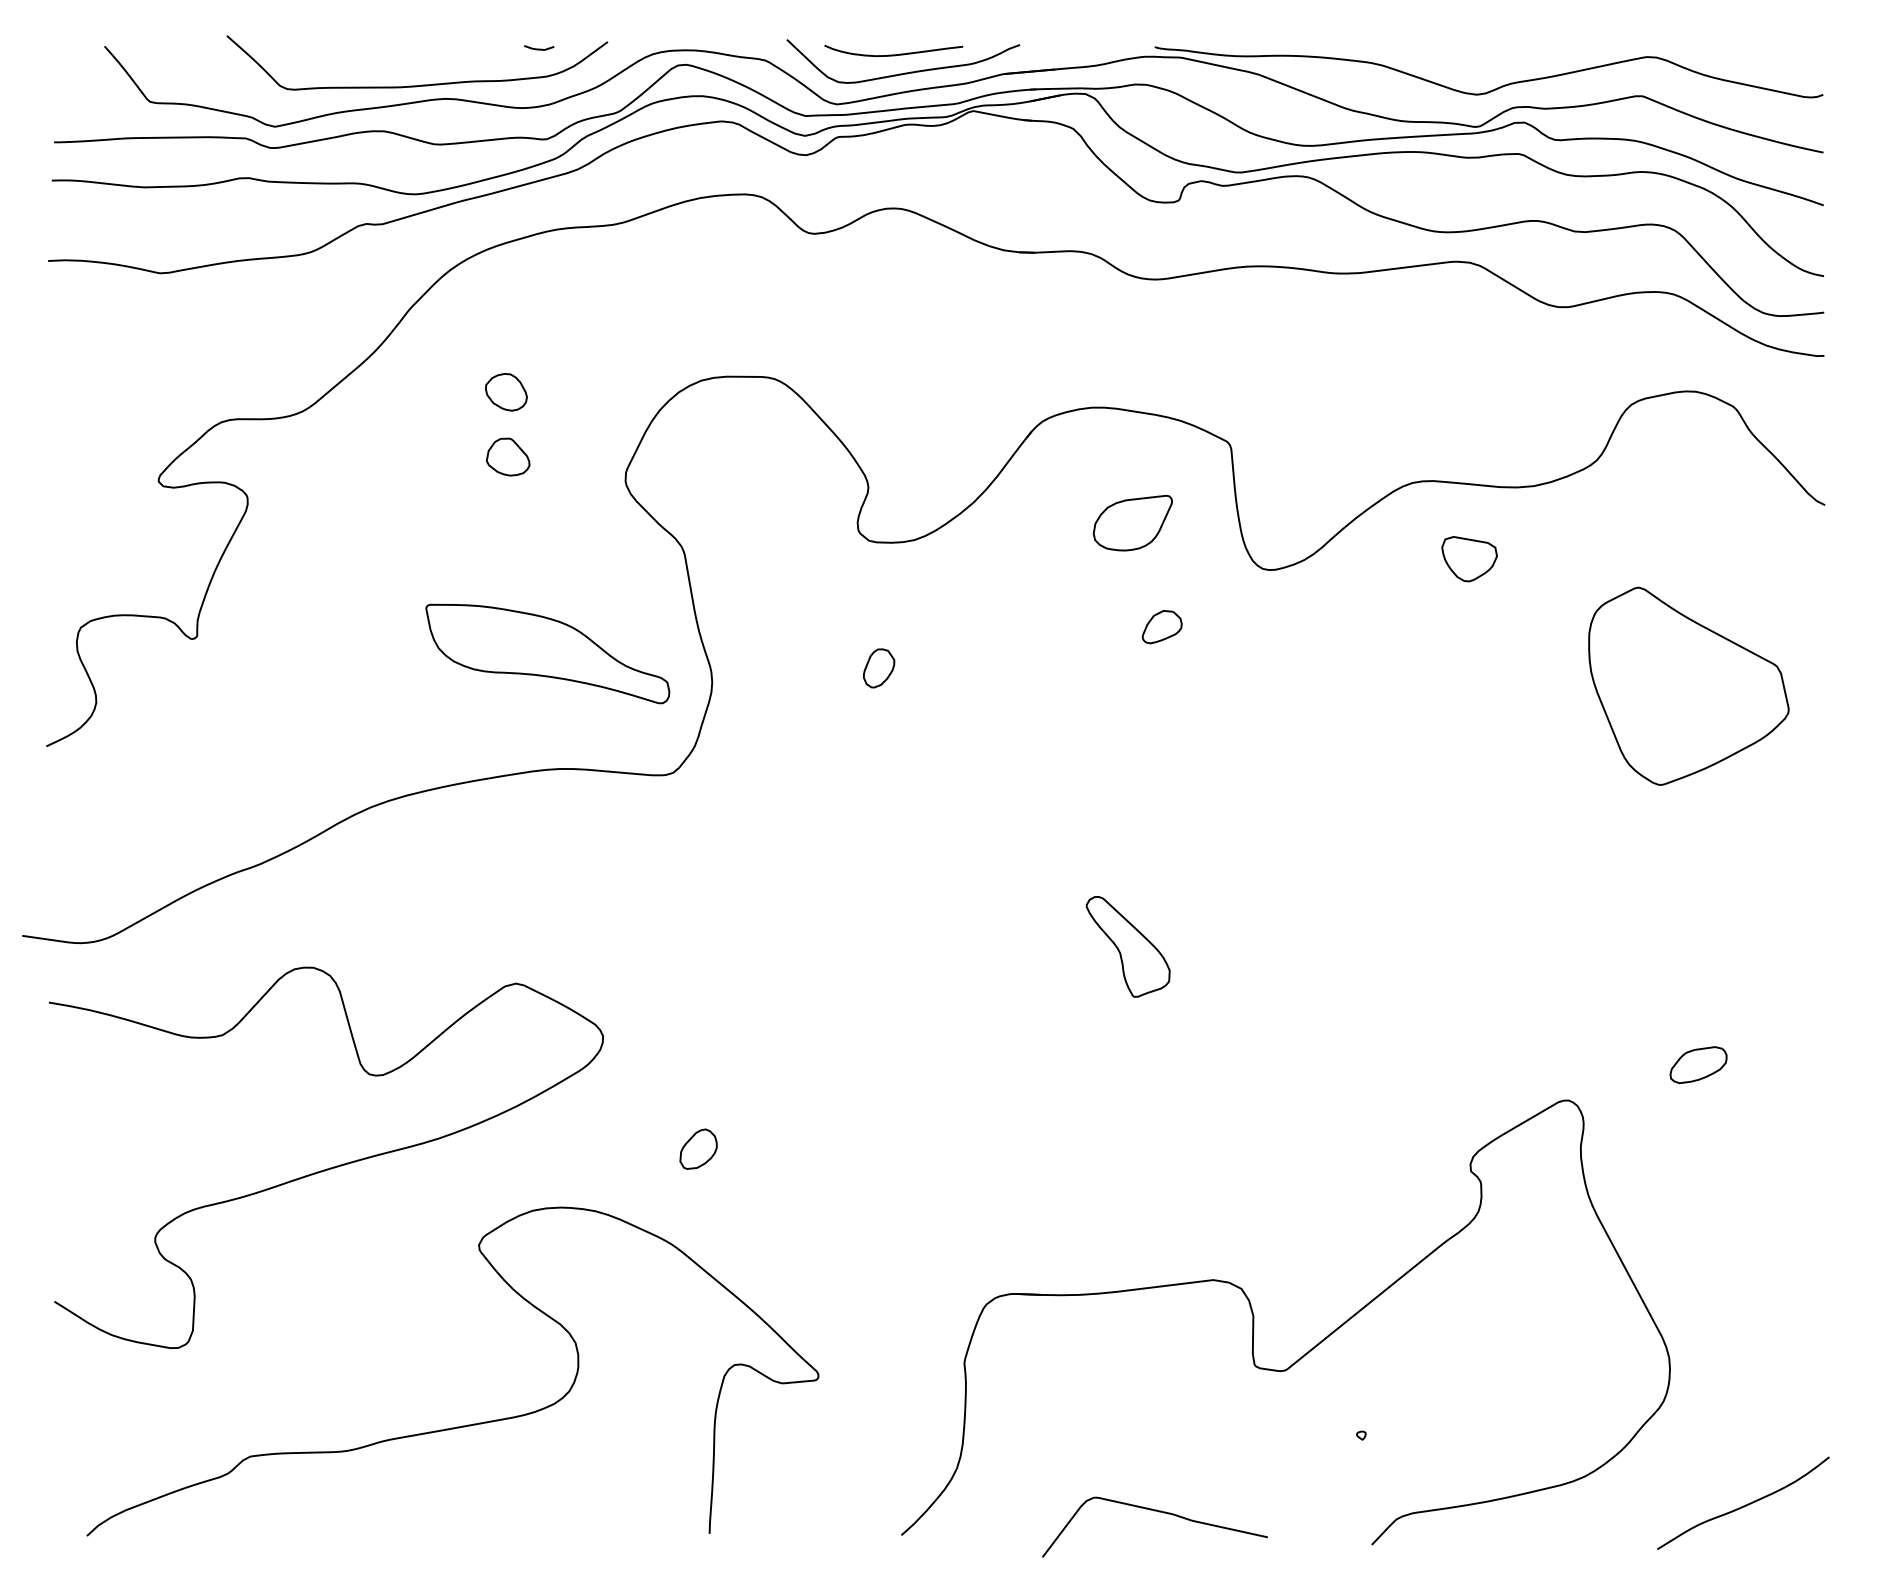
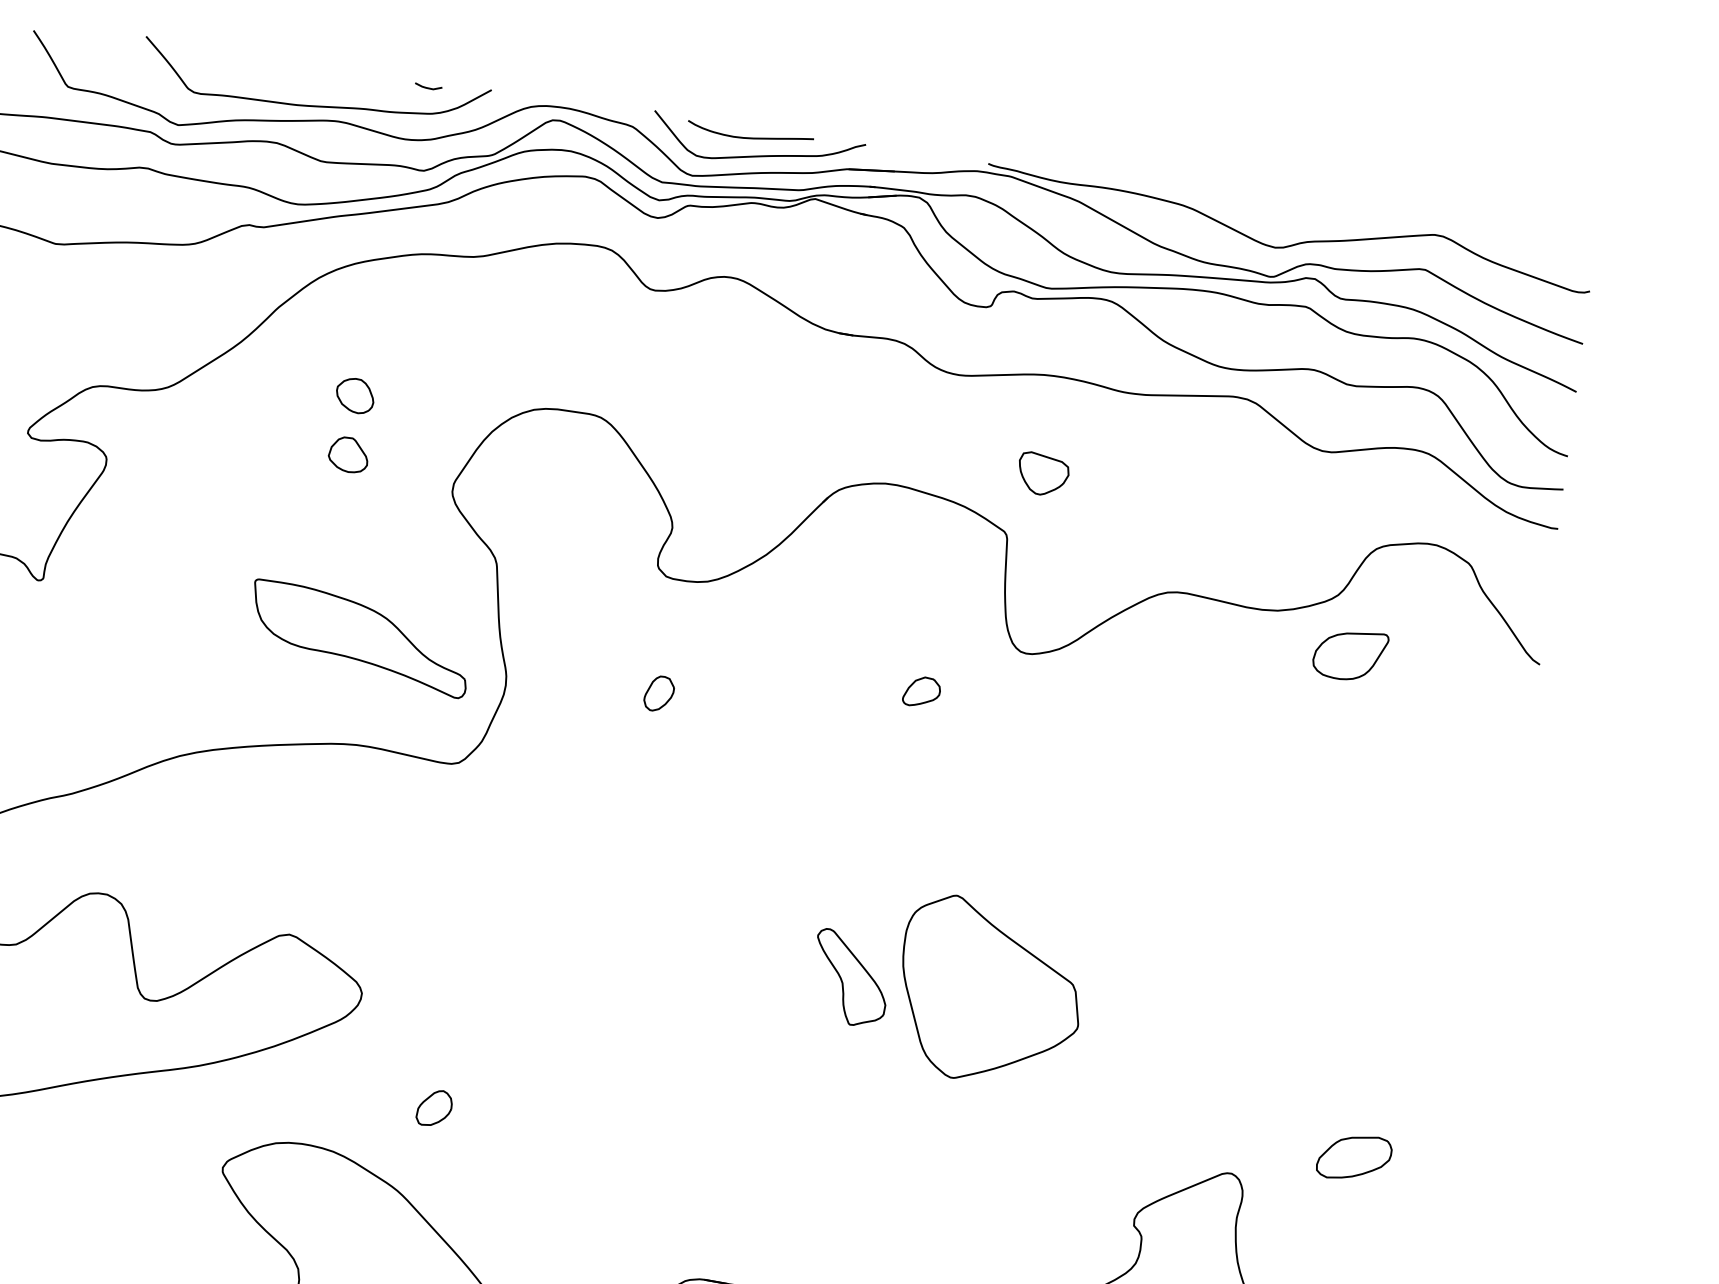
part: (1132, 522) -> (1349, 654), moved
part: (1469, 559) -> (1043, 474), moved
part: (1688, 685) -> (990, 990), moved
part: (1698, 1065) -> (1354, 1158), size x1.4

